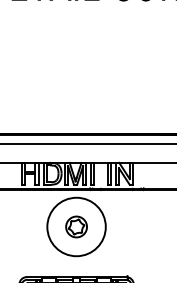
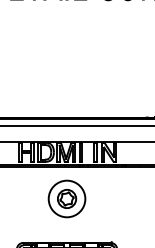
circle: (76, 226) -> (66, 198), size x0.71

